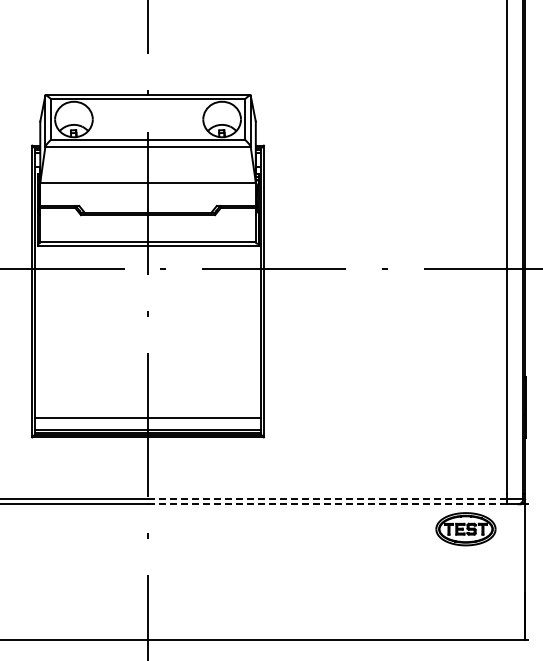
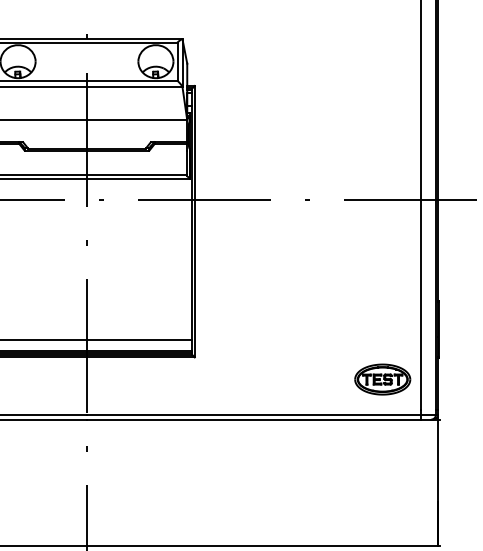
line: (327, 498) -> (253, 414), dashed -> solid
line: (327, 504) -> (253, 419), dashed -> solid
part: (465, 529) -> (382, 379), moved

